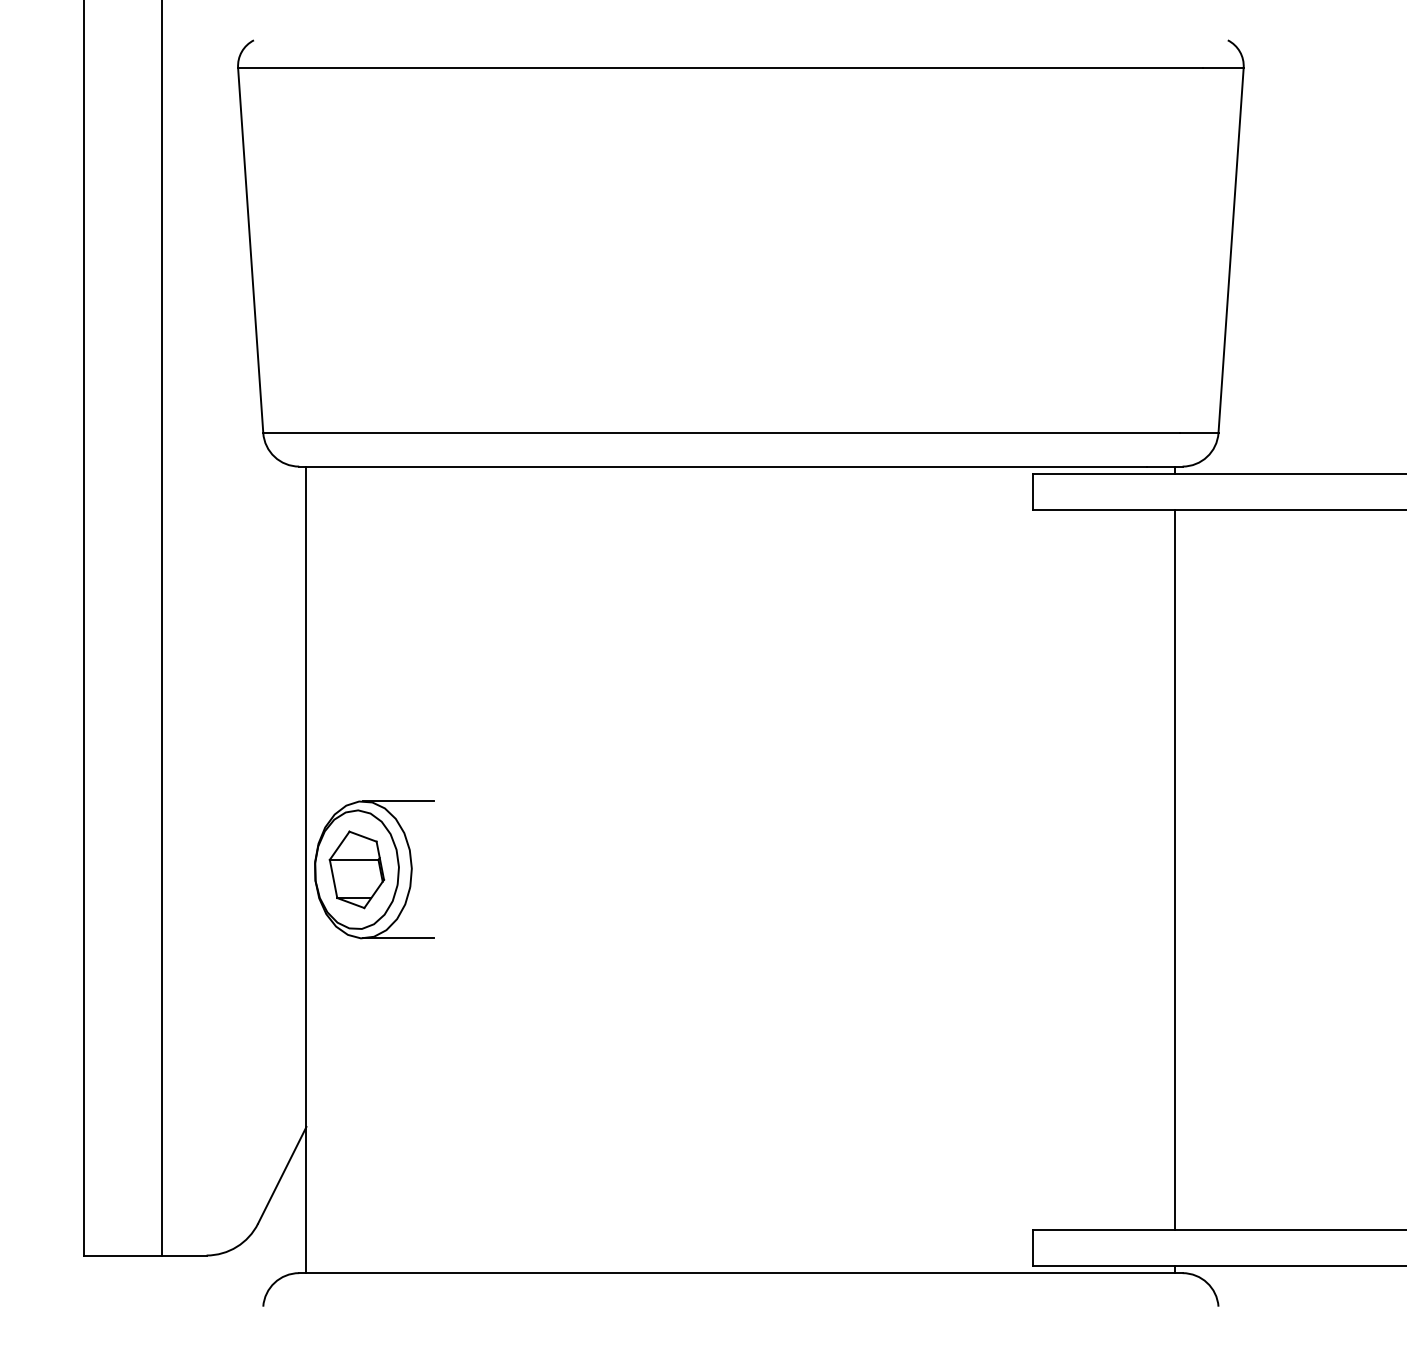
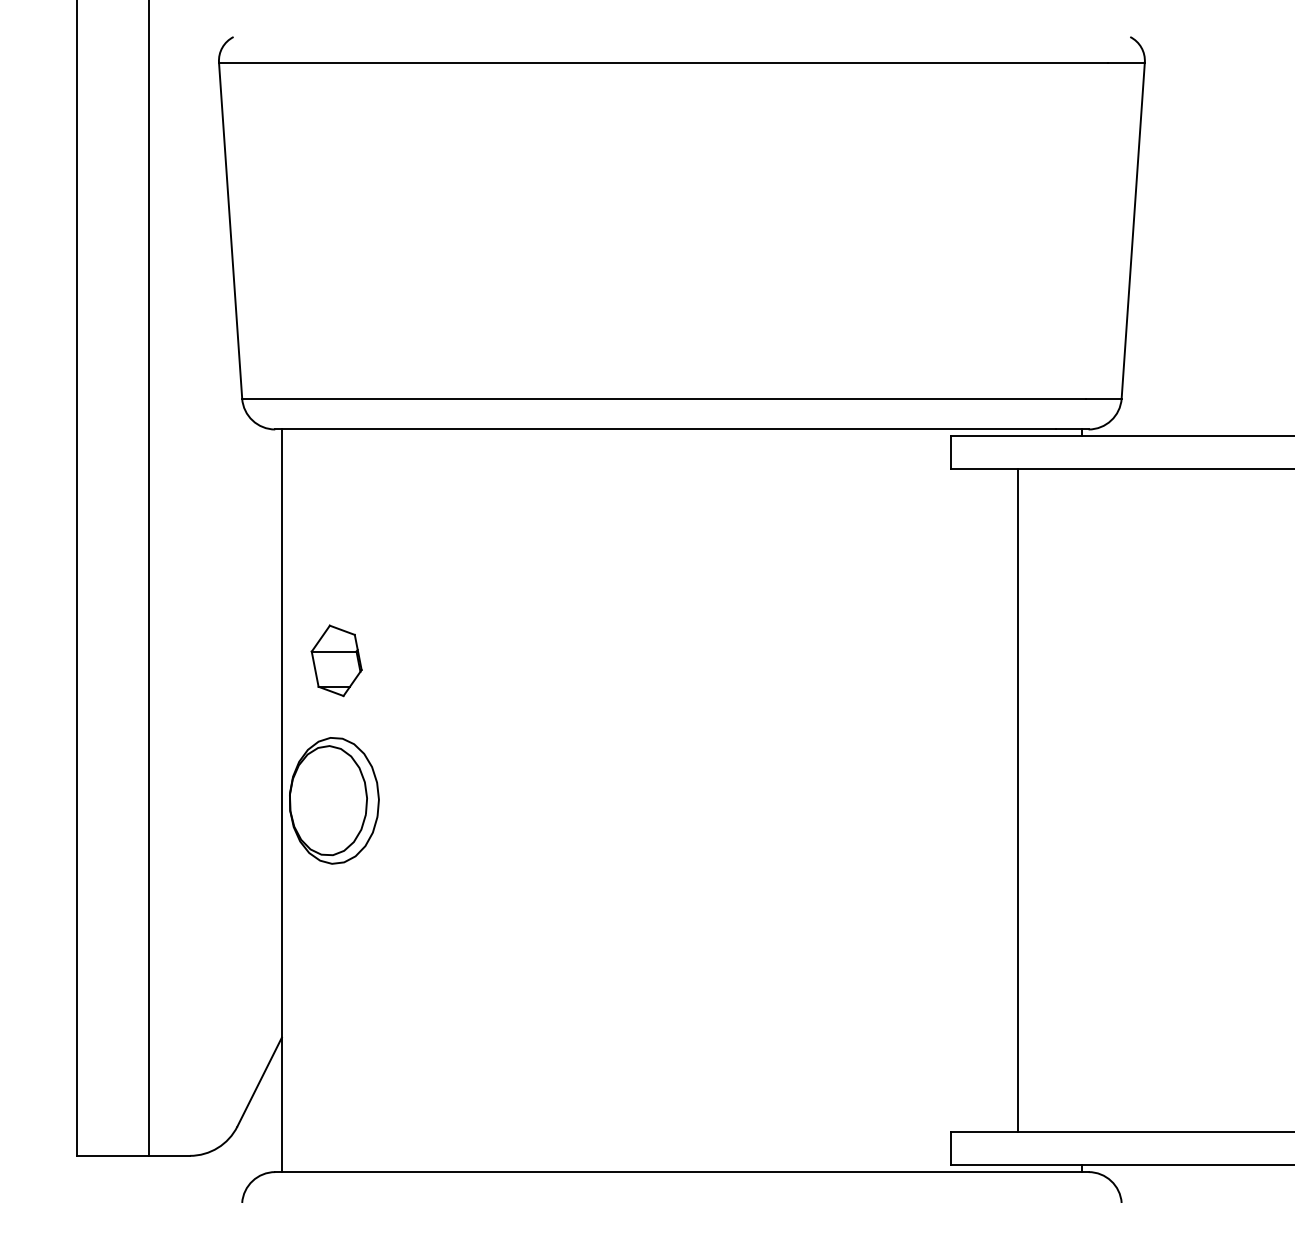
line: (398, 801) -> (366, 737), removed
part: (356, 869) -> (336, 660), moved
line: (1175, 869) -> (1018, 800), moved
line: (398, 938) -> (366, 863), removed

